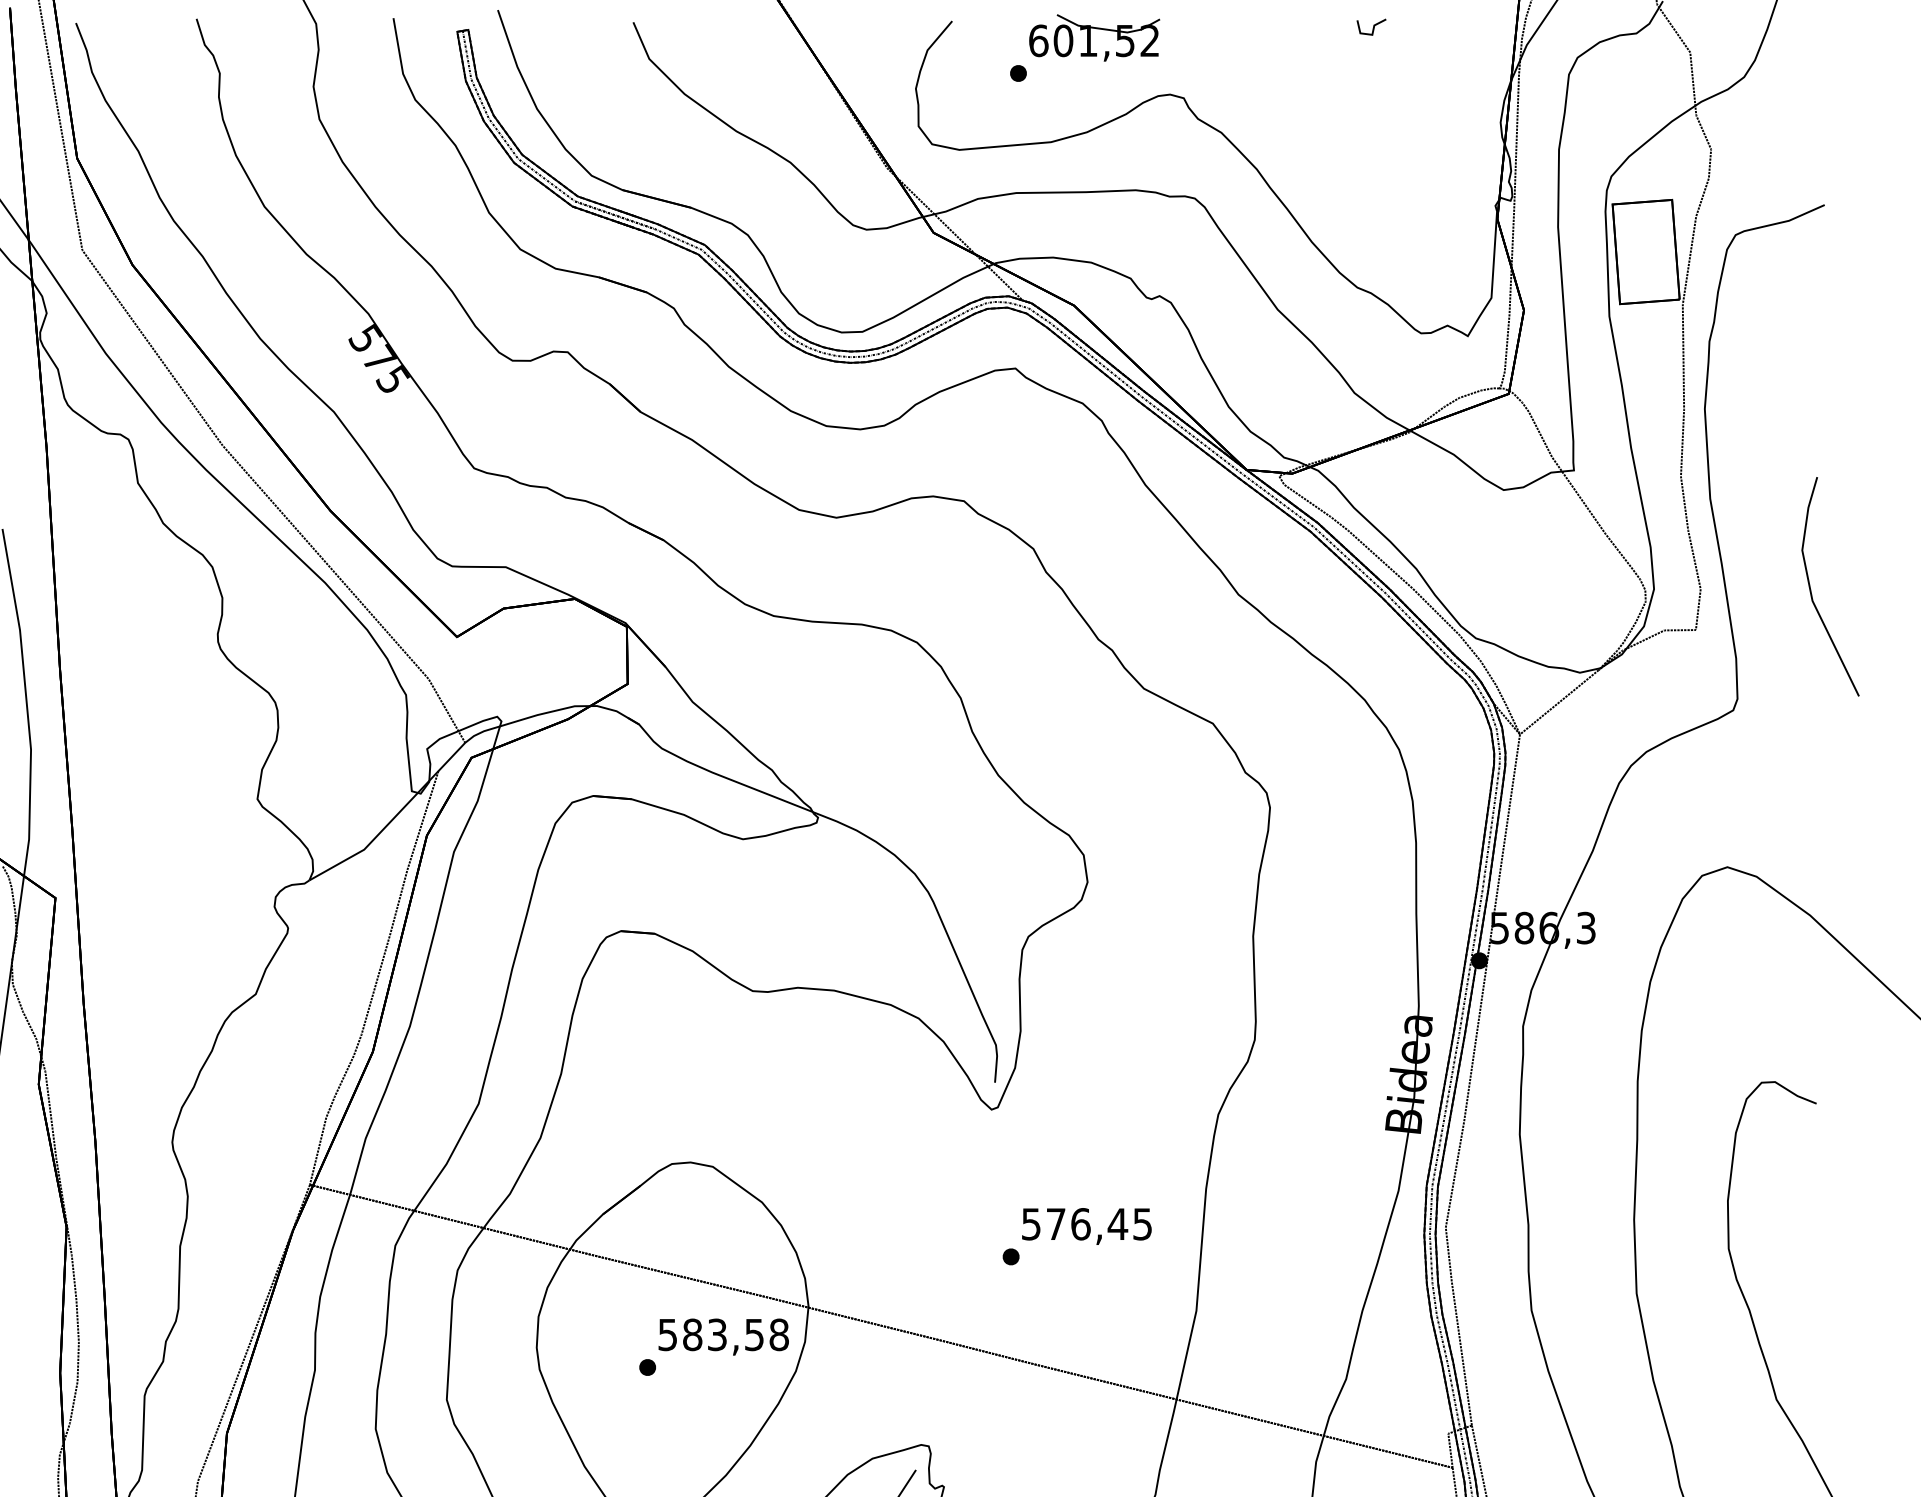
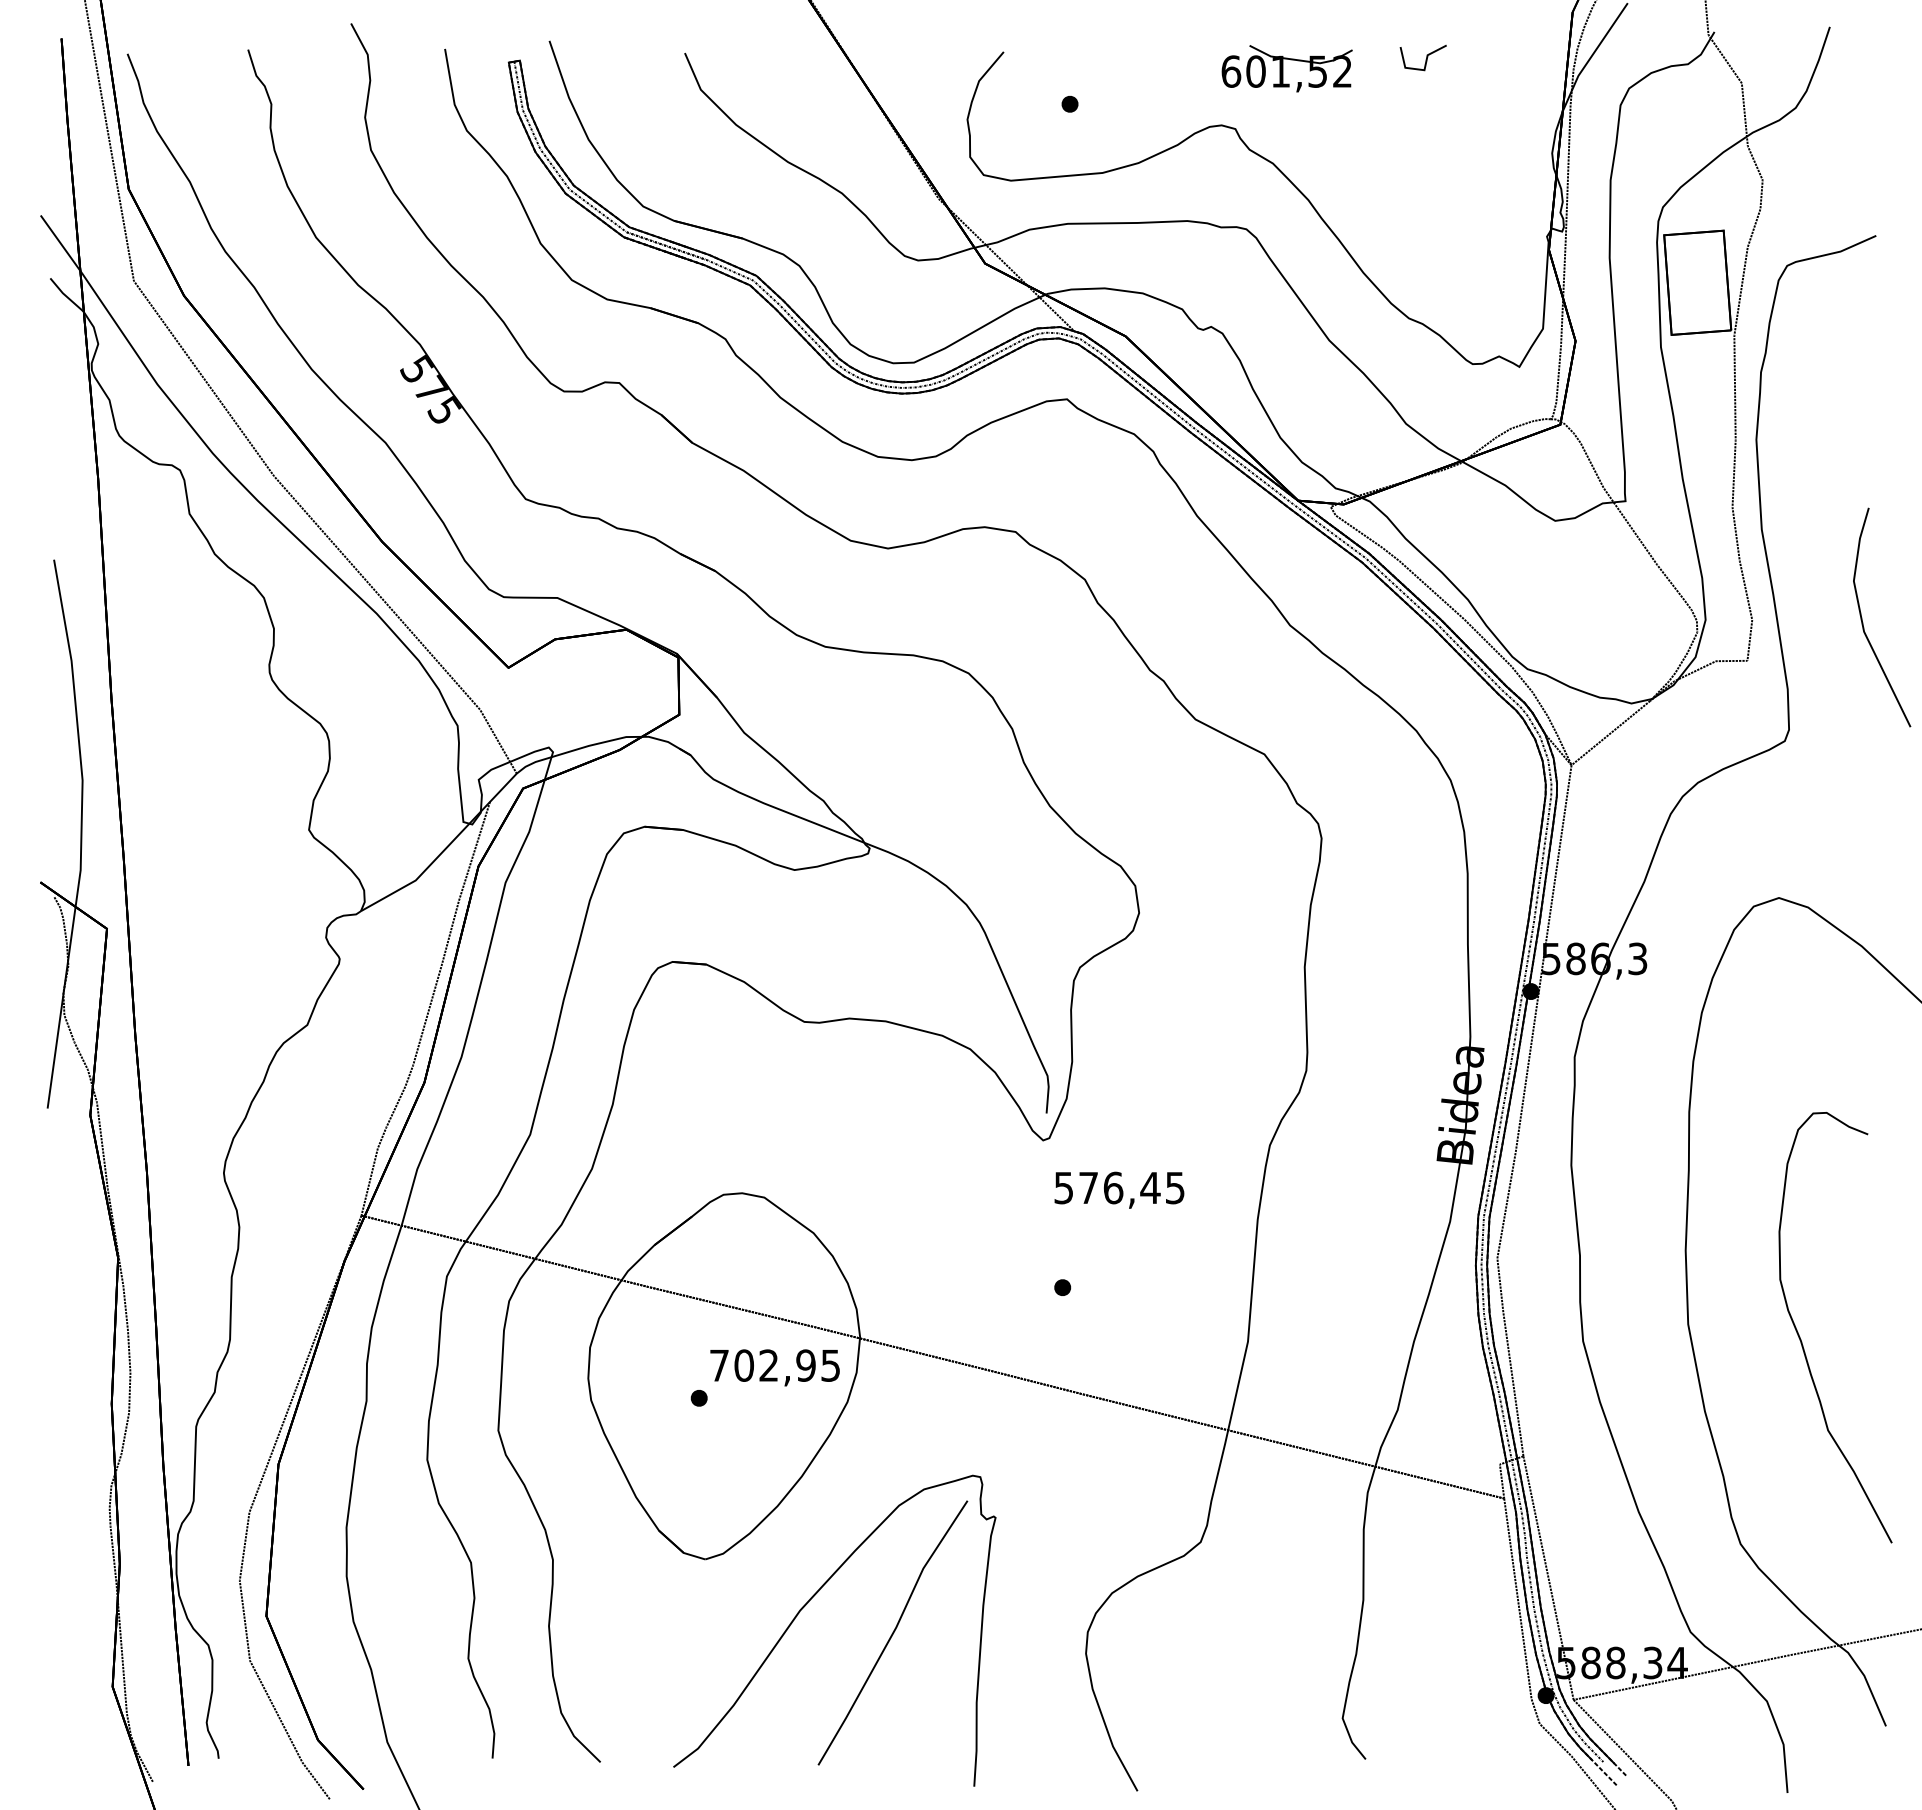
part: (1370, 26) -> (1422, 57), size x1.6
part: (1093, 37) -> (1286, 68), moved
text: (1086, 1225) -> (1119, 1189), moved
text: (723, 1334) -> (775, 1365), 583,58 -> 702,95

